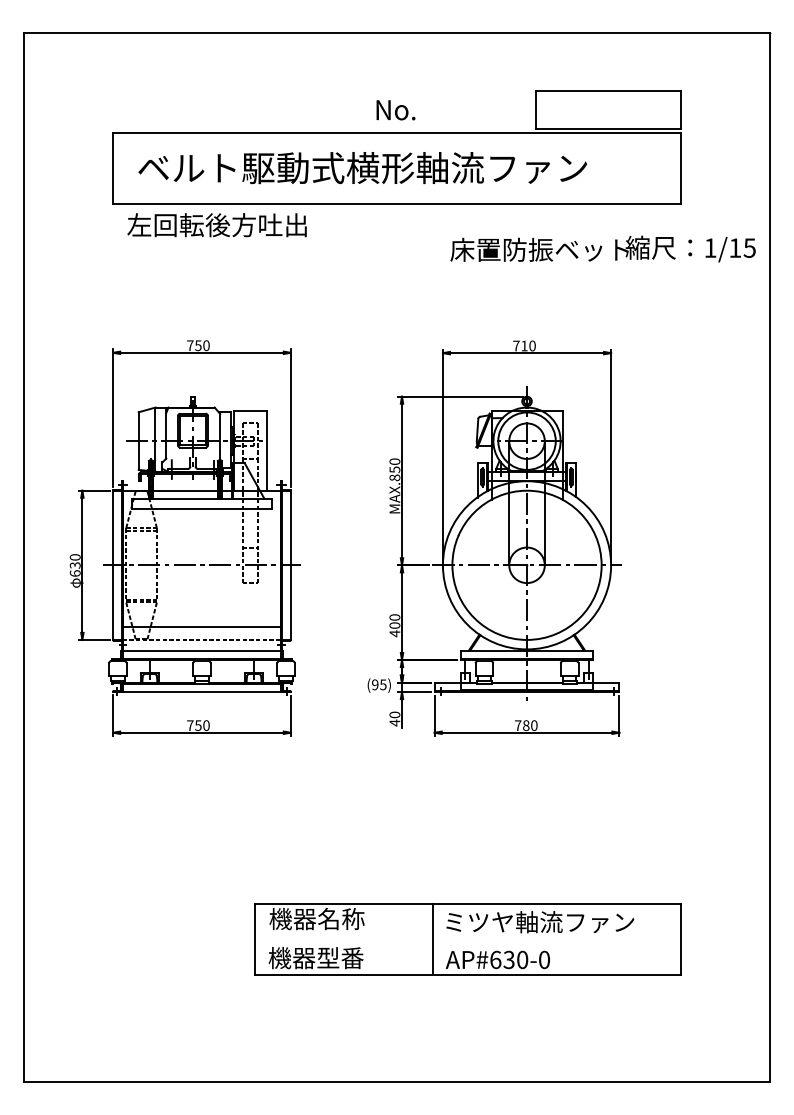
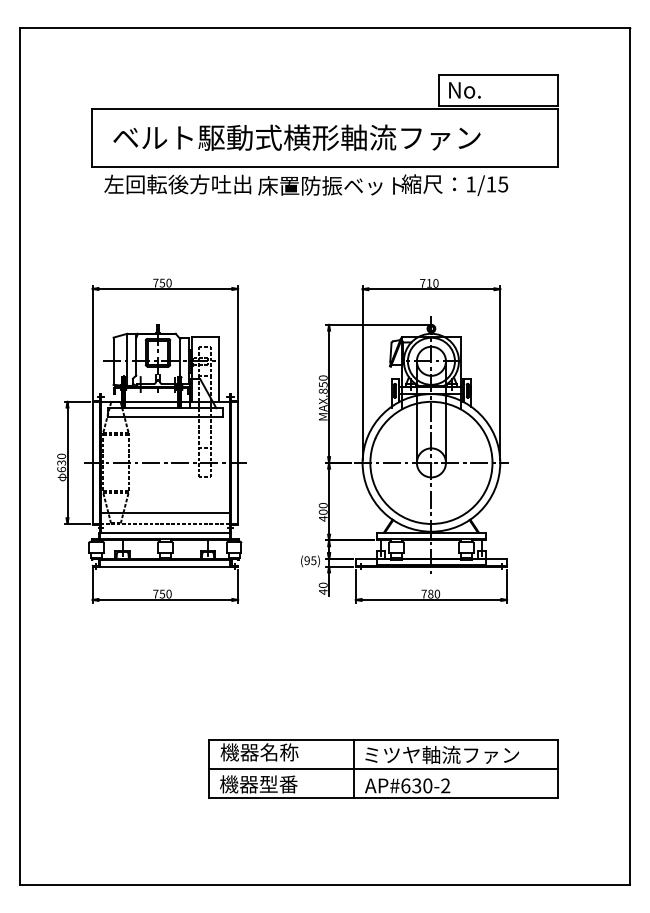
text: (395, 110) -> (464, 90), moved
text: (602, 248) -> (382, 184), moved
line: (467, 939) -> (382, 769), added
text: (544, 960) -> (445, 786), AP#630-0 -> AP#630-2

